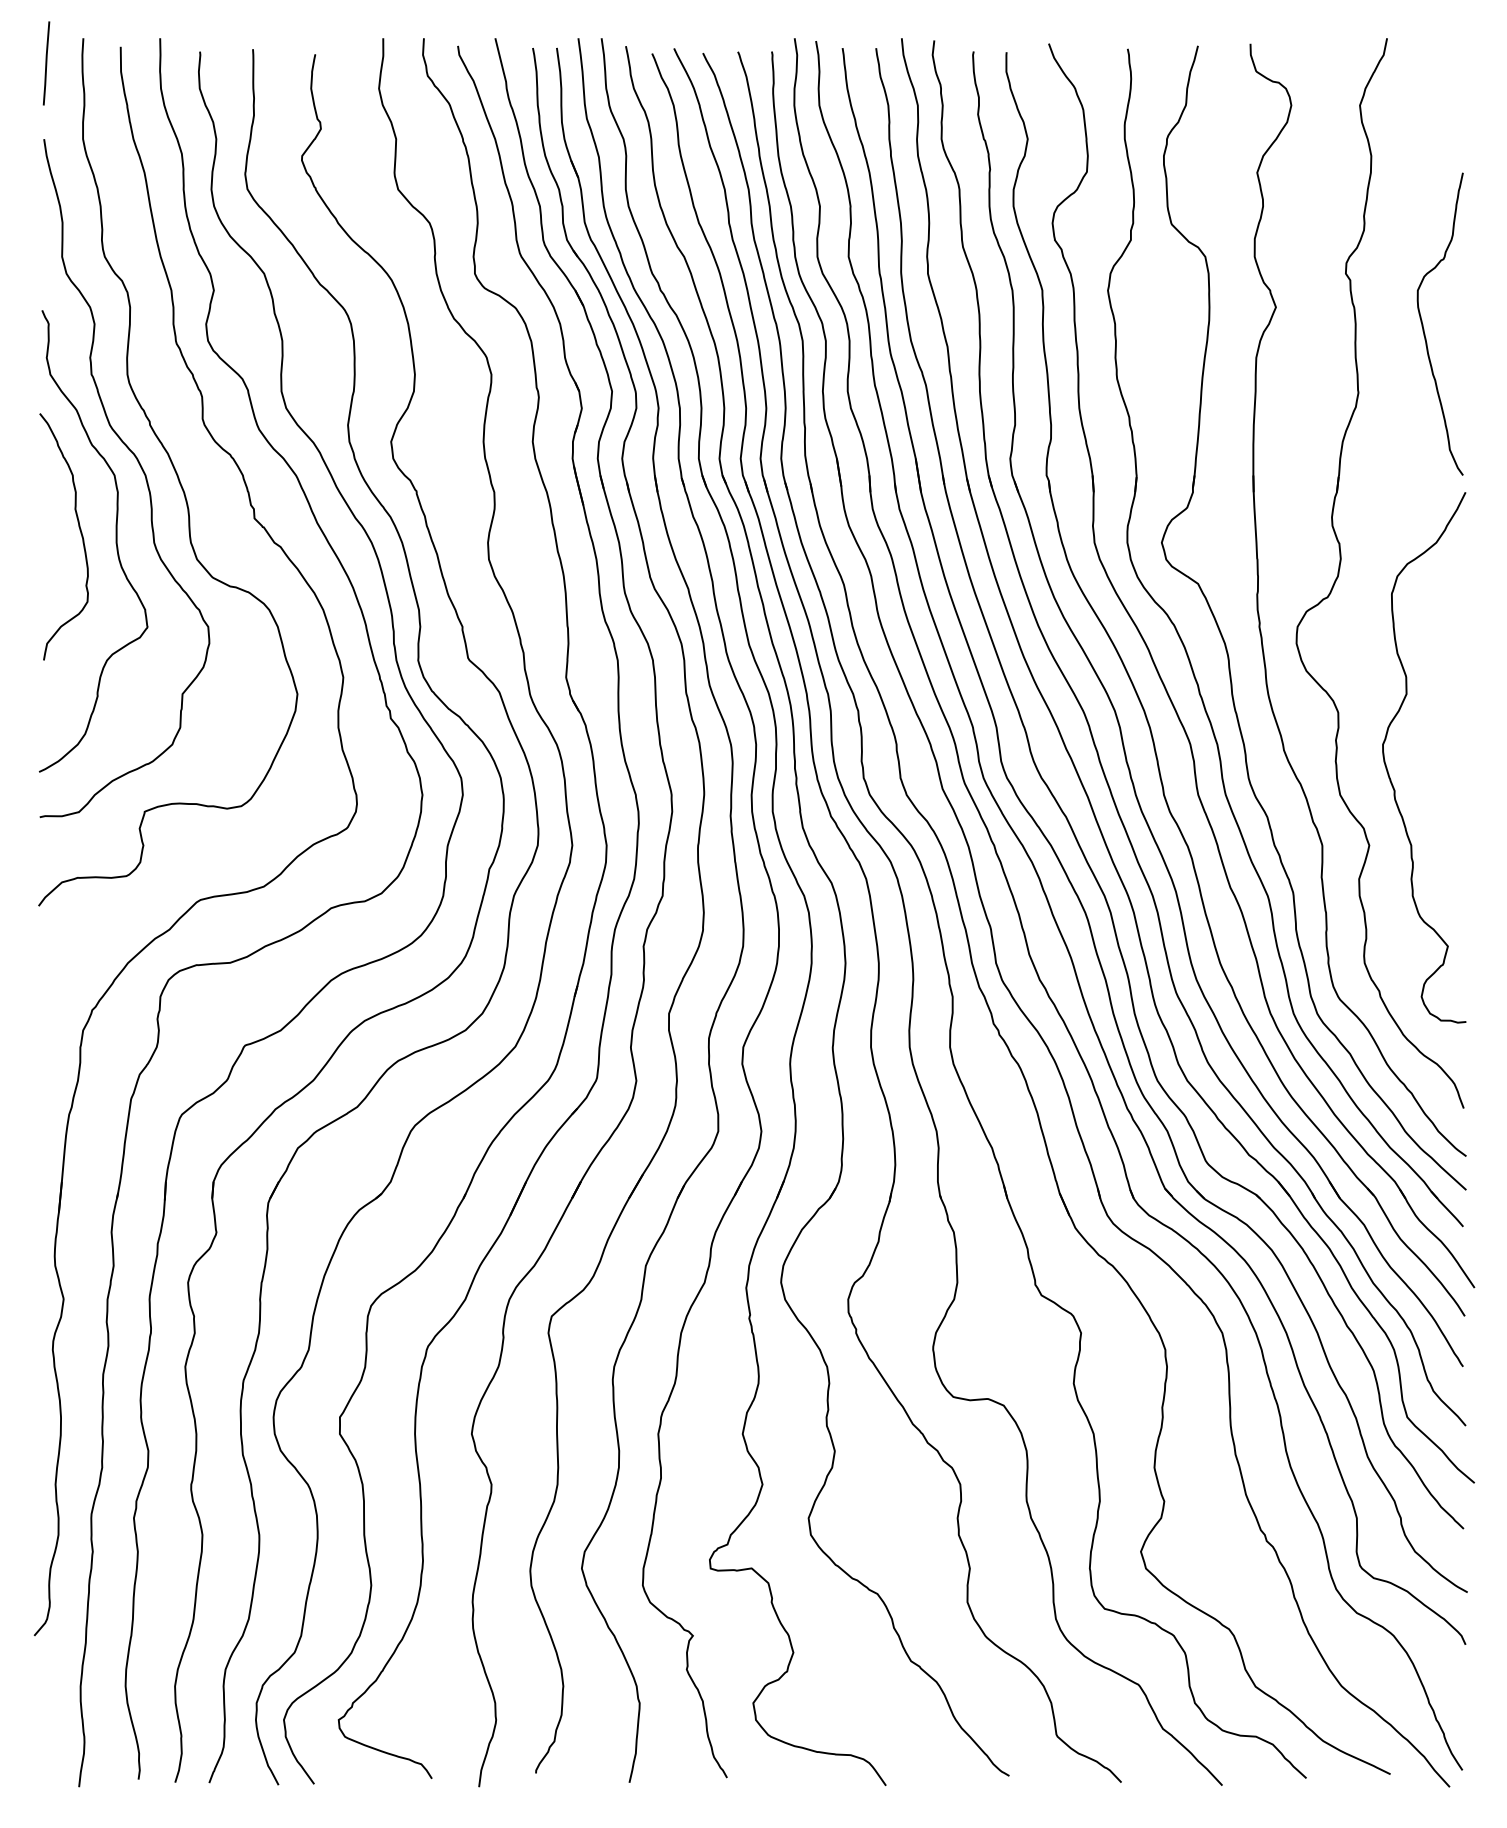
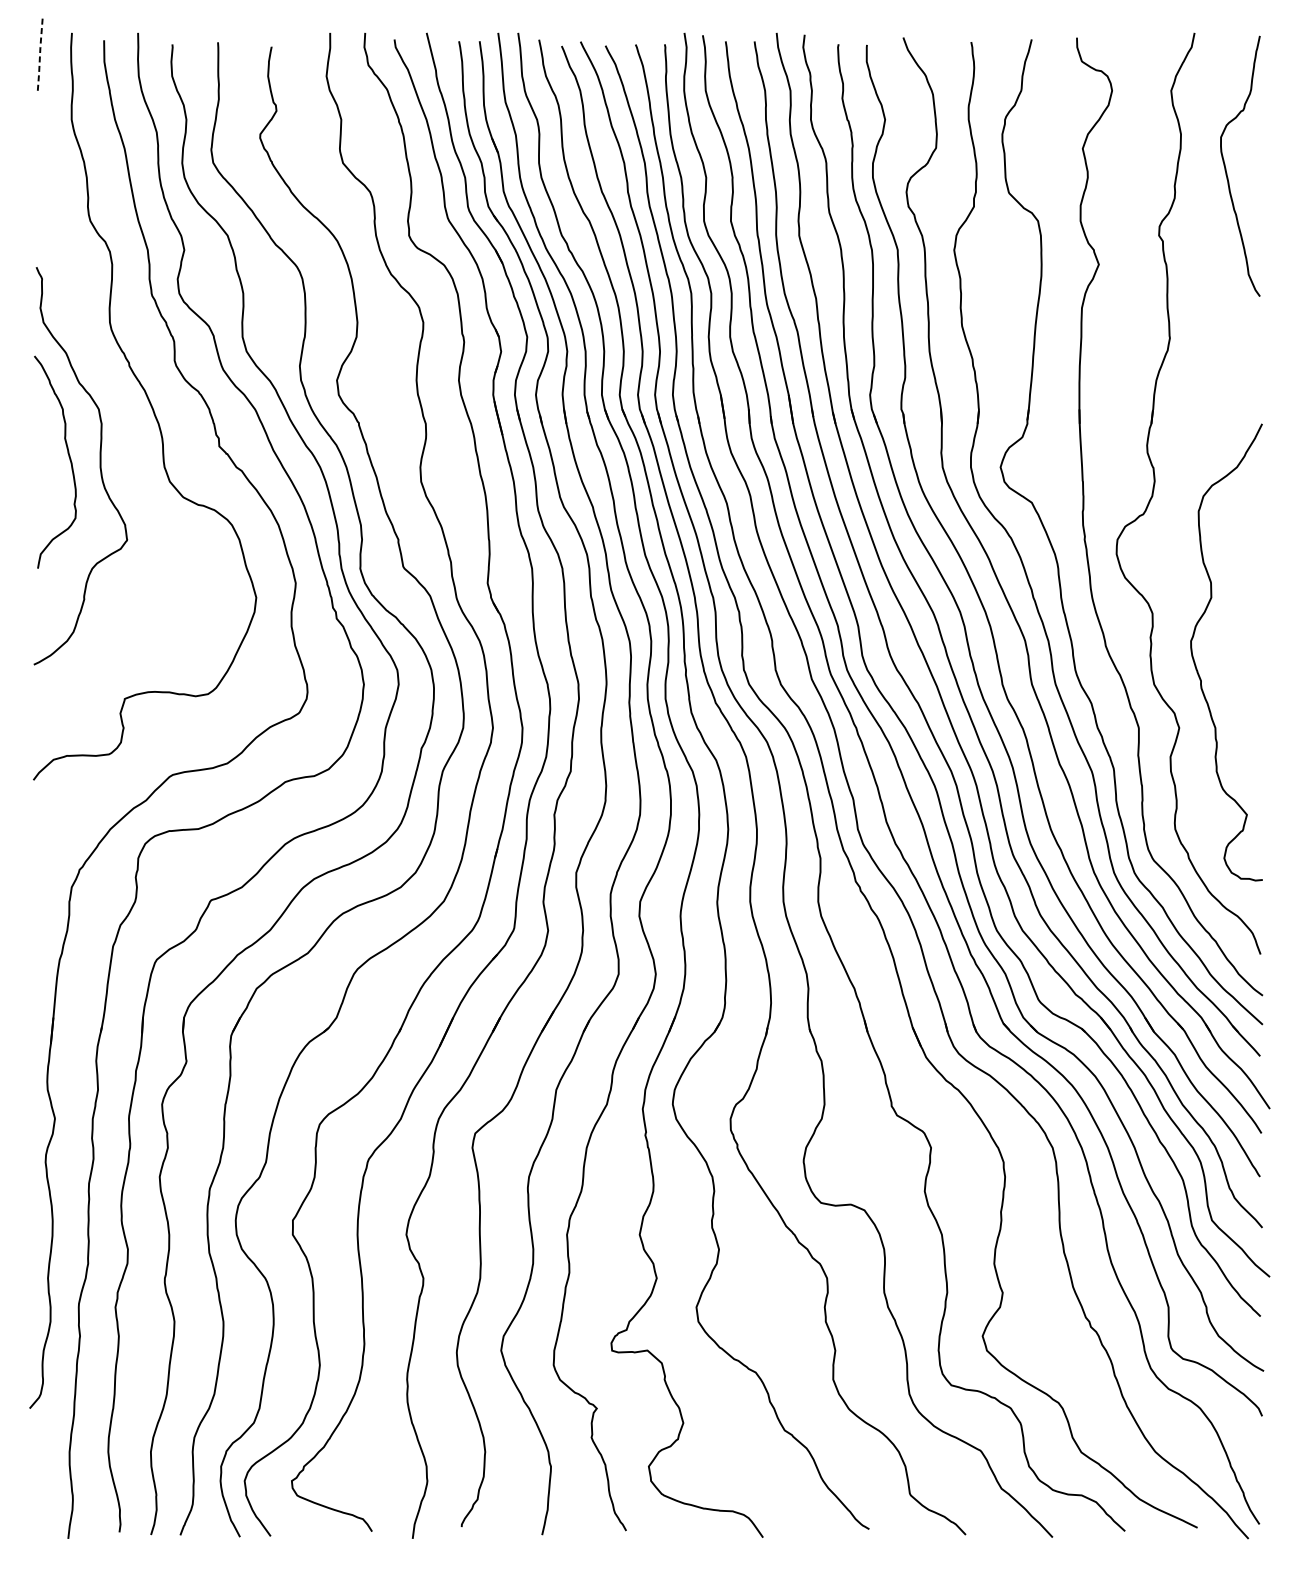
line: (46, 63) -> (40, 54), solid -> dashed
curve: (1423, 324) -> (1225, 166), moved
curve: (141, 469) -> (122, 404), removed

